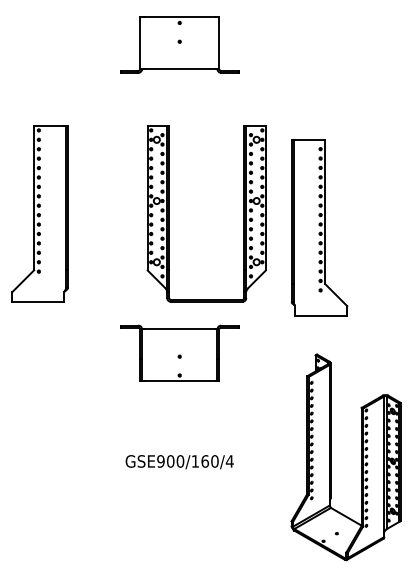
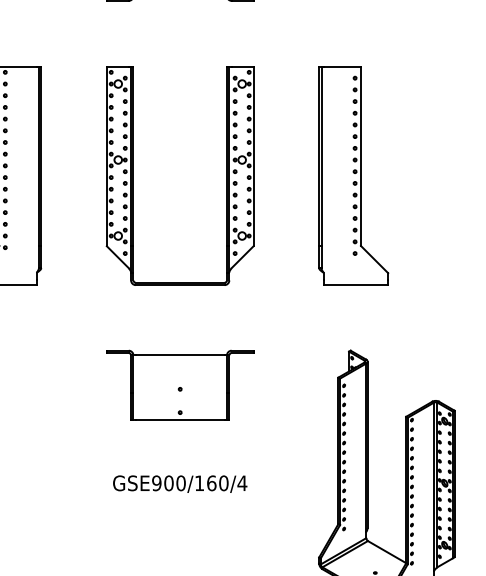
part: (169, 213) -> (133, 175), moved
part: (319, 227) -> (353, 175), moved
part: (179, 352) -> (179, 384), moved

